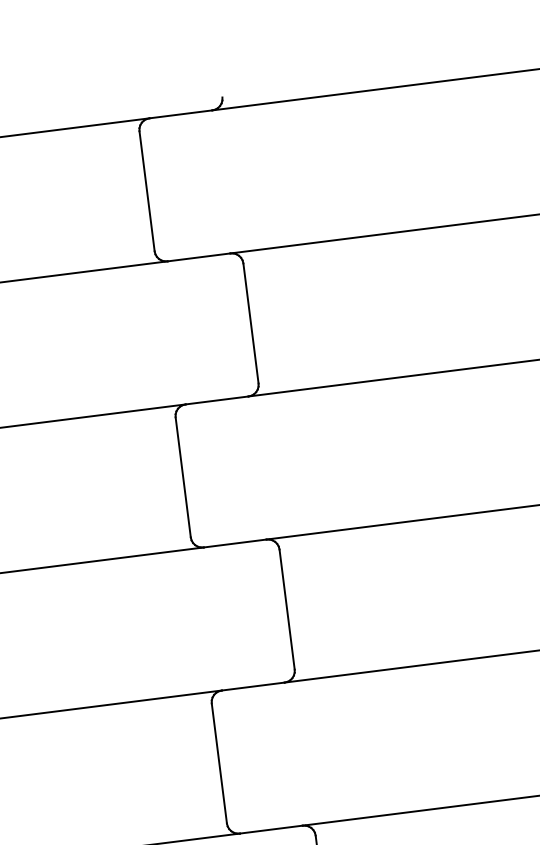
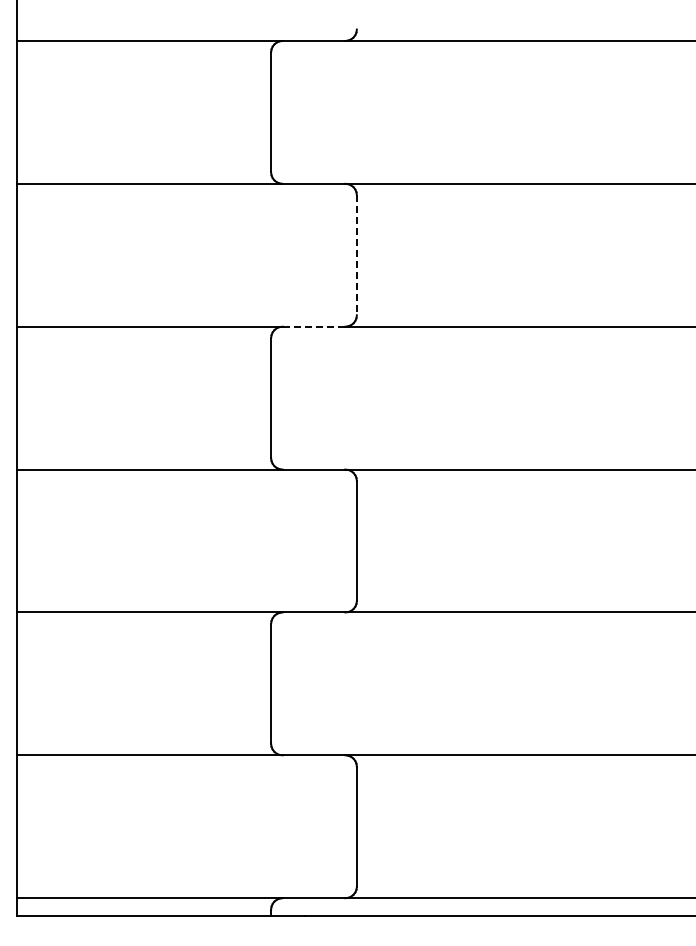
line: (250, 323) -> (356, 255), solid -> dashed
line: (217, 400) -> (314, 326), solid -> dashed

